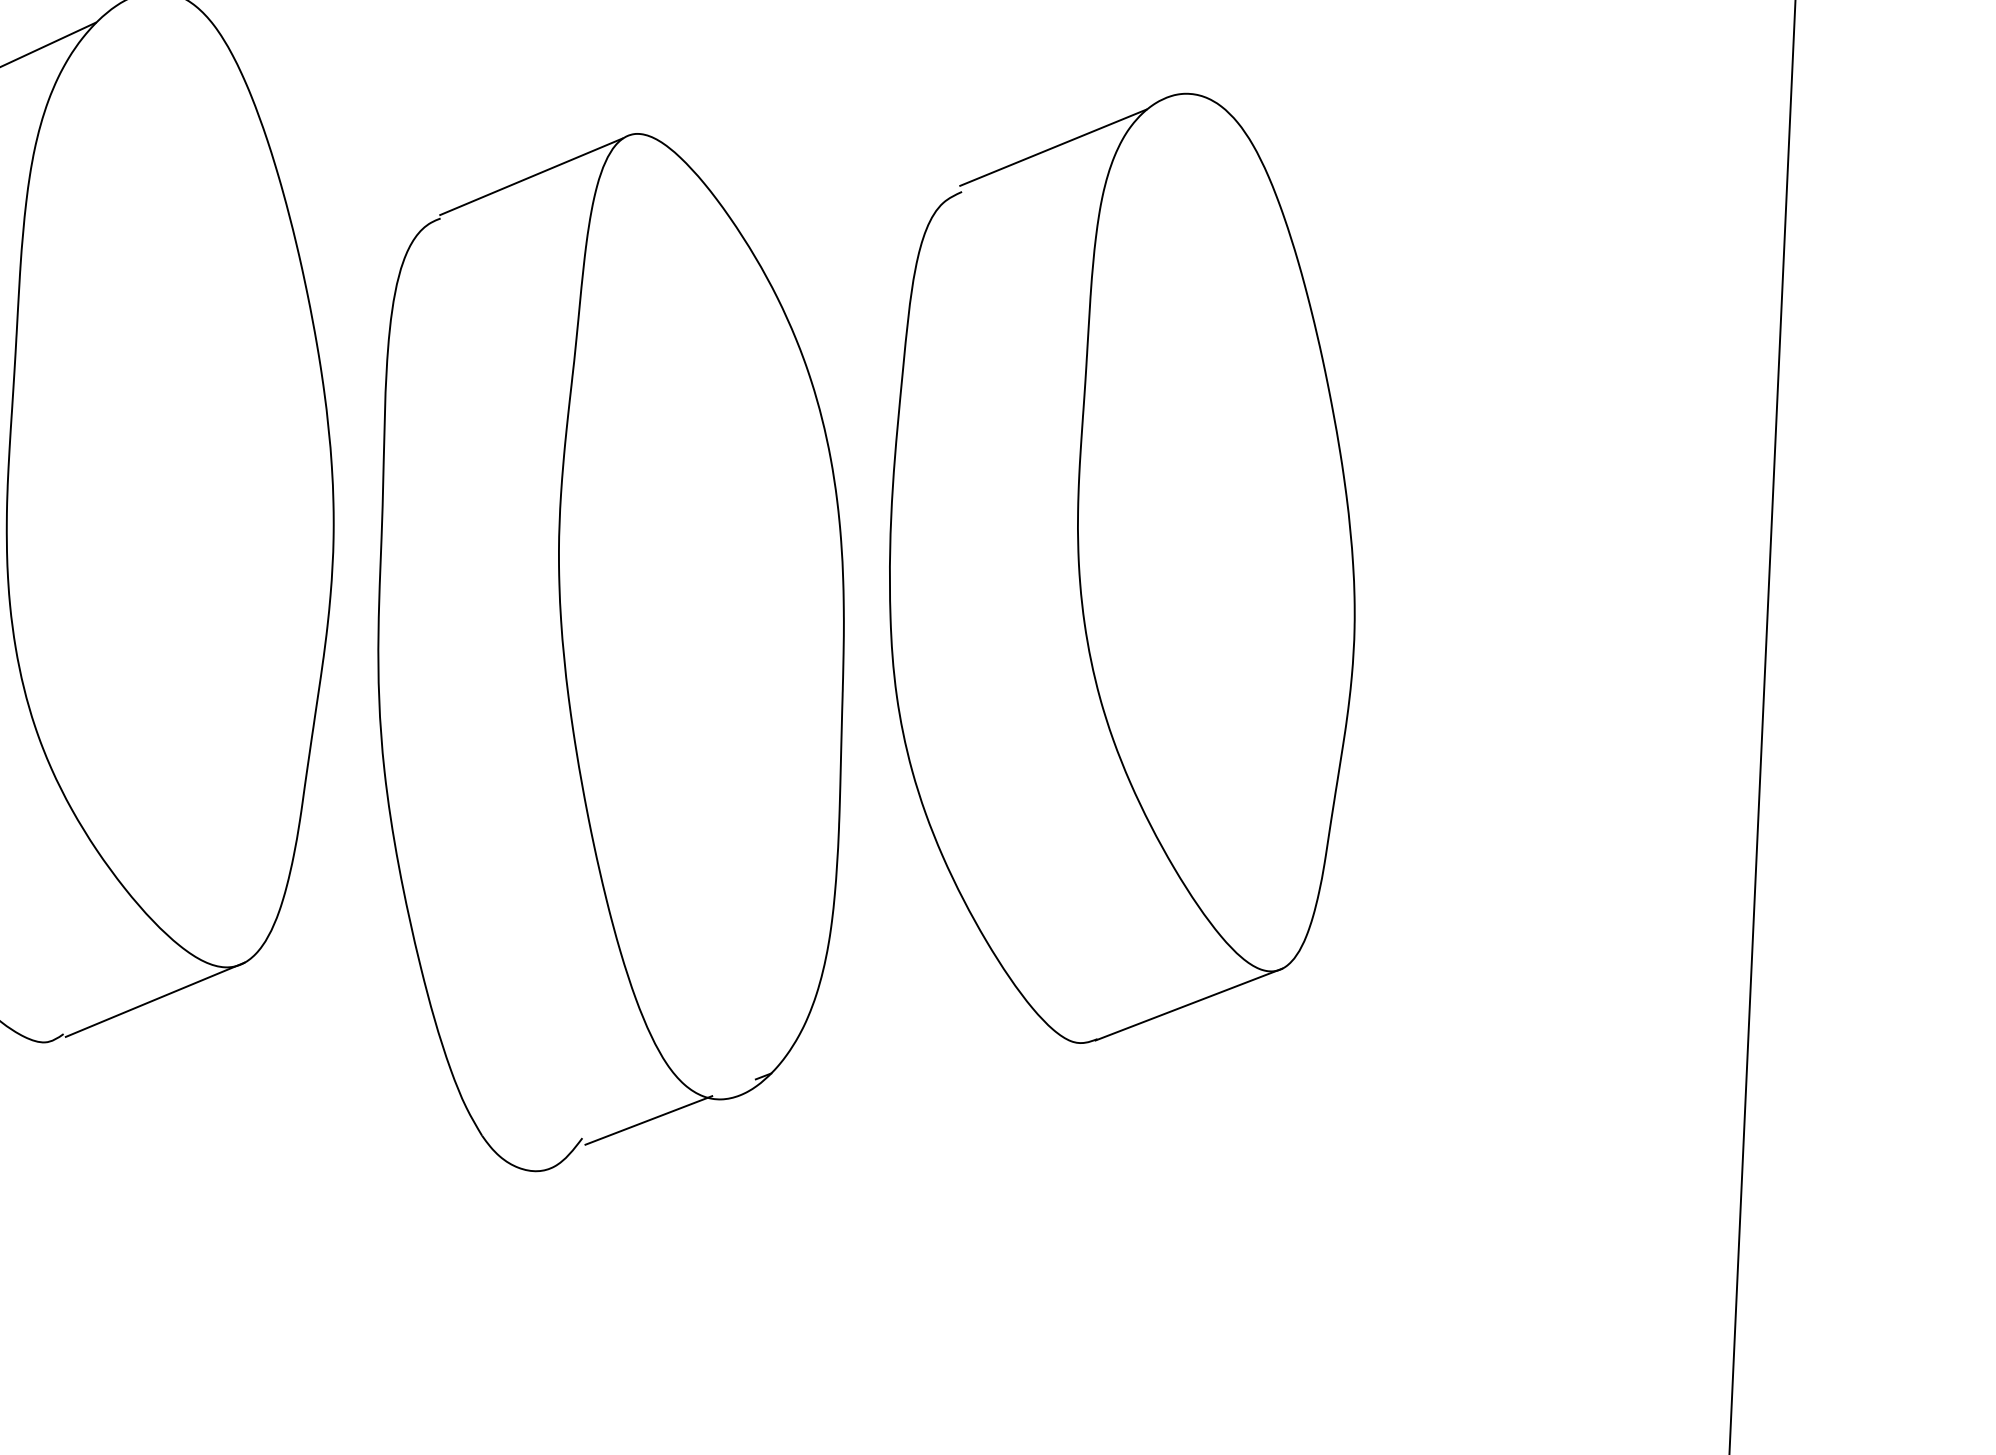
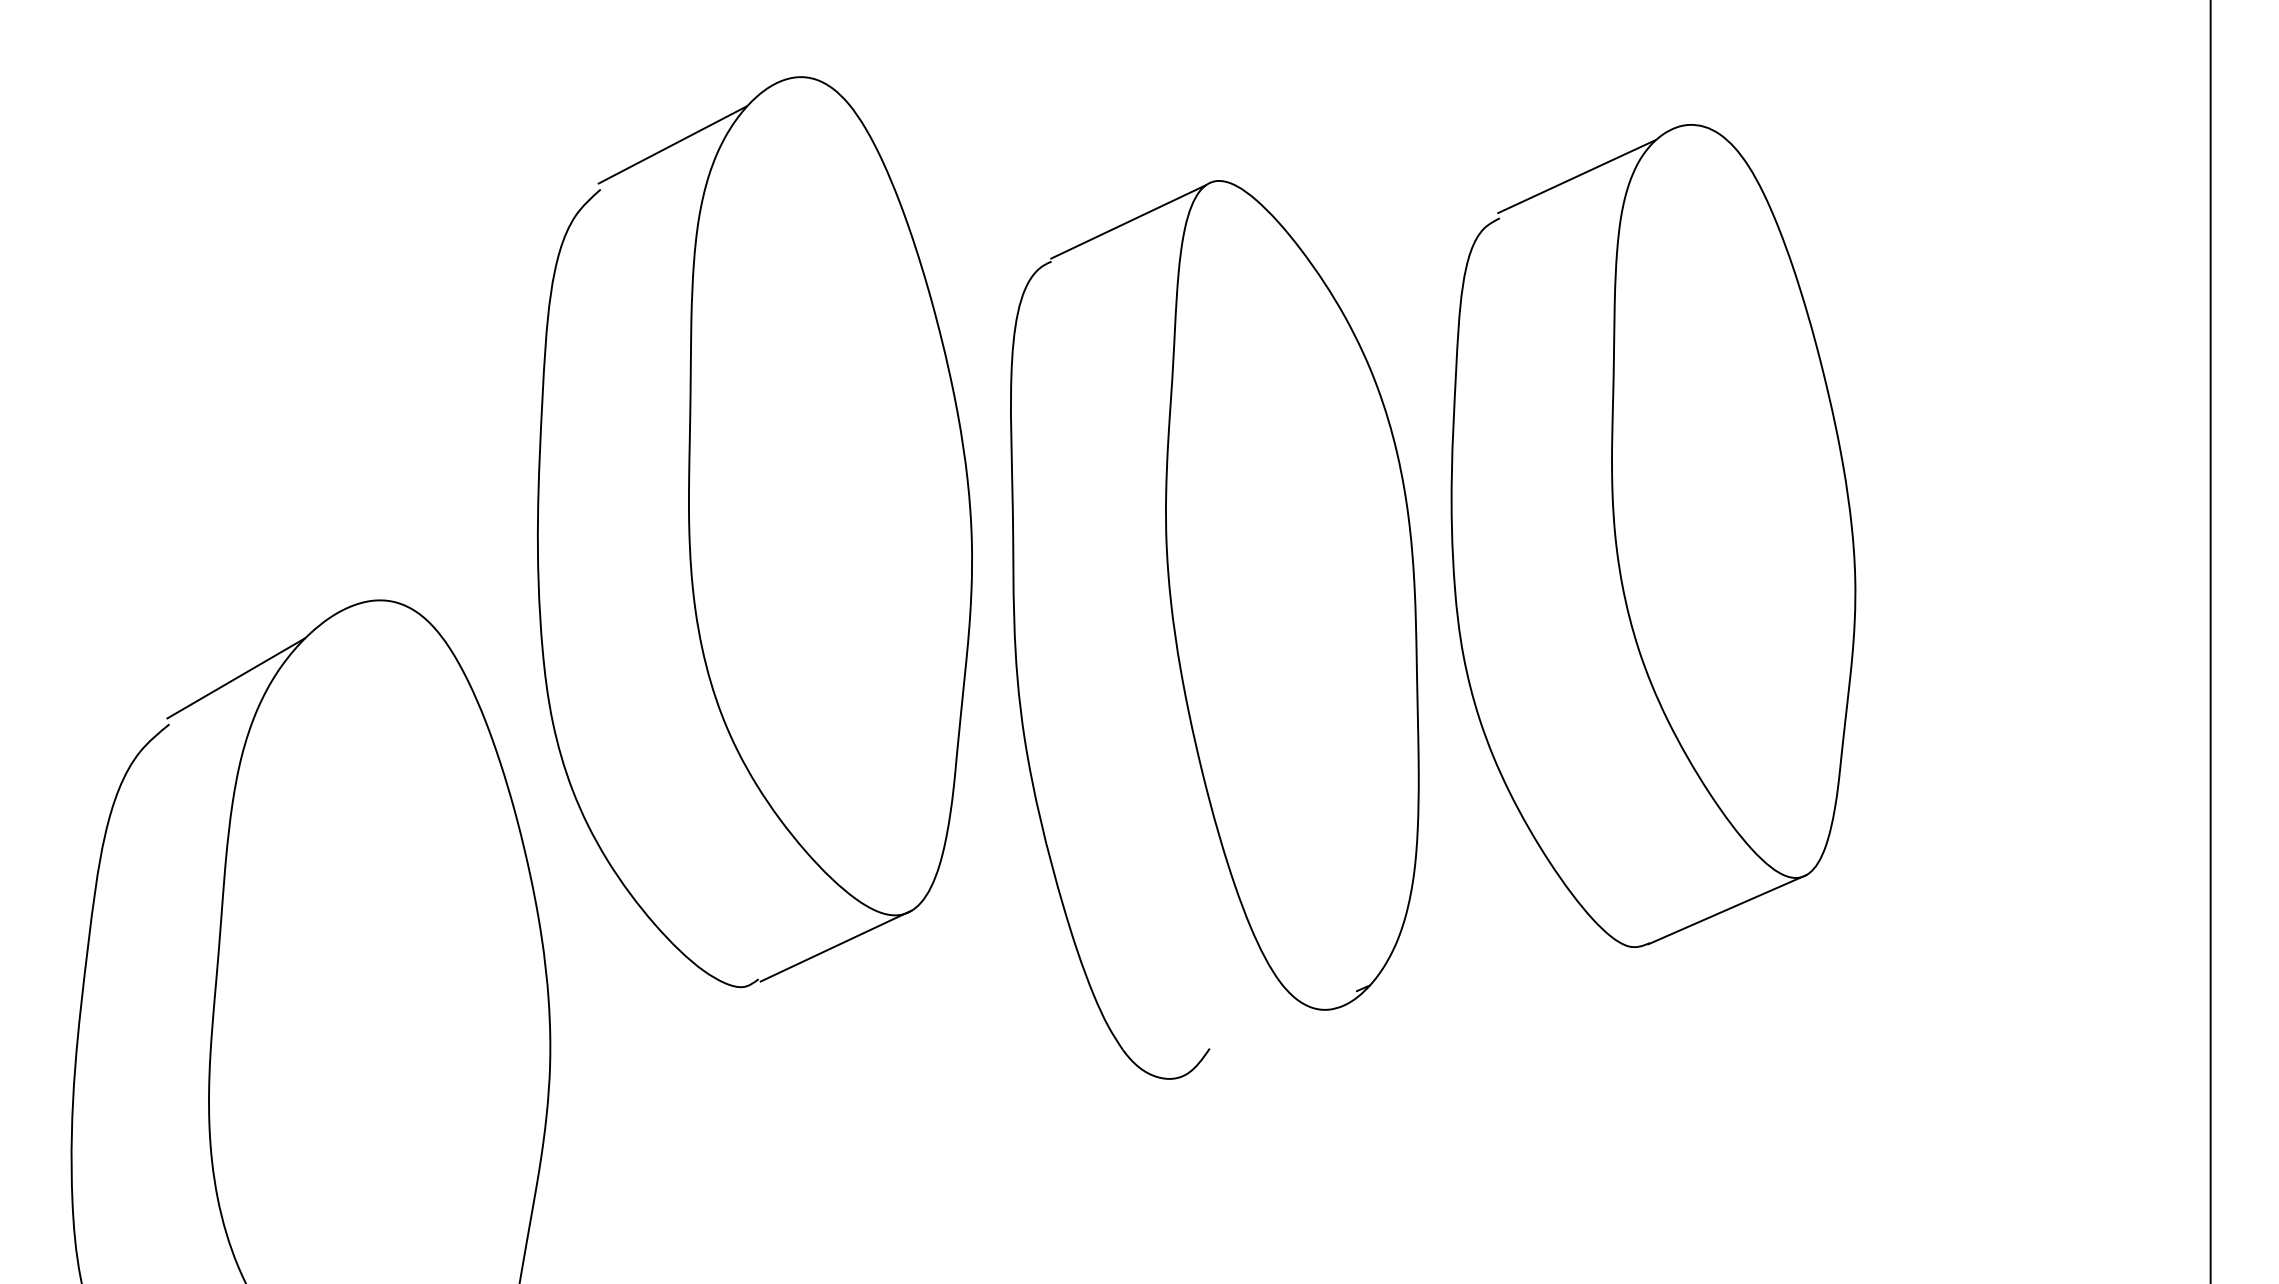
line: (647, 1120) -> (1265, 1030), removed

